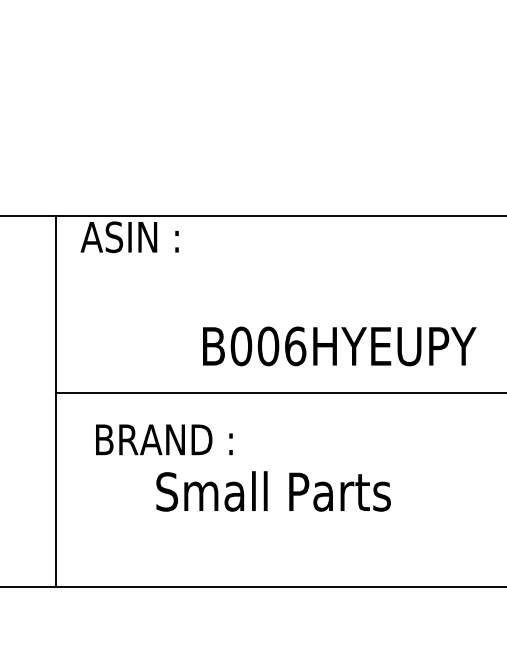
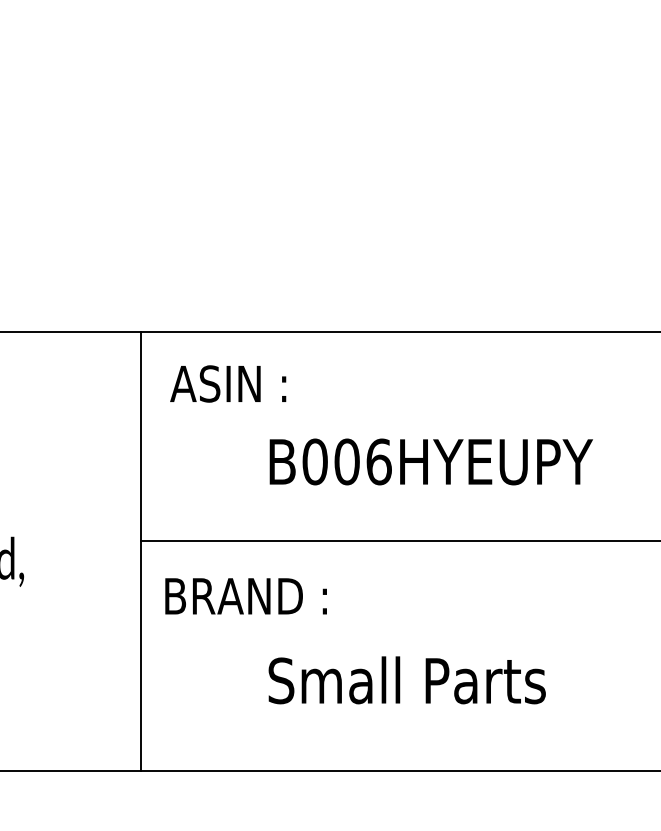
text: (129, 236) -> (228, 383), moved
text: (339, 346) -> (430, 461), moved
text: (163, 439) -> (245, 596), moved
text: (272, 491) -> (406, 680), moved

